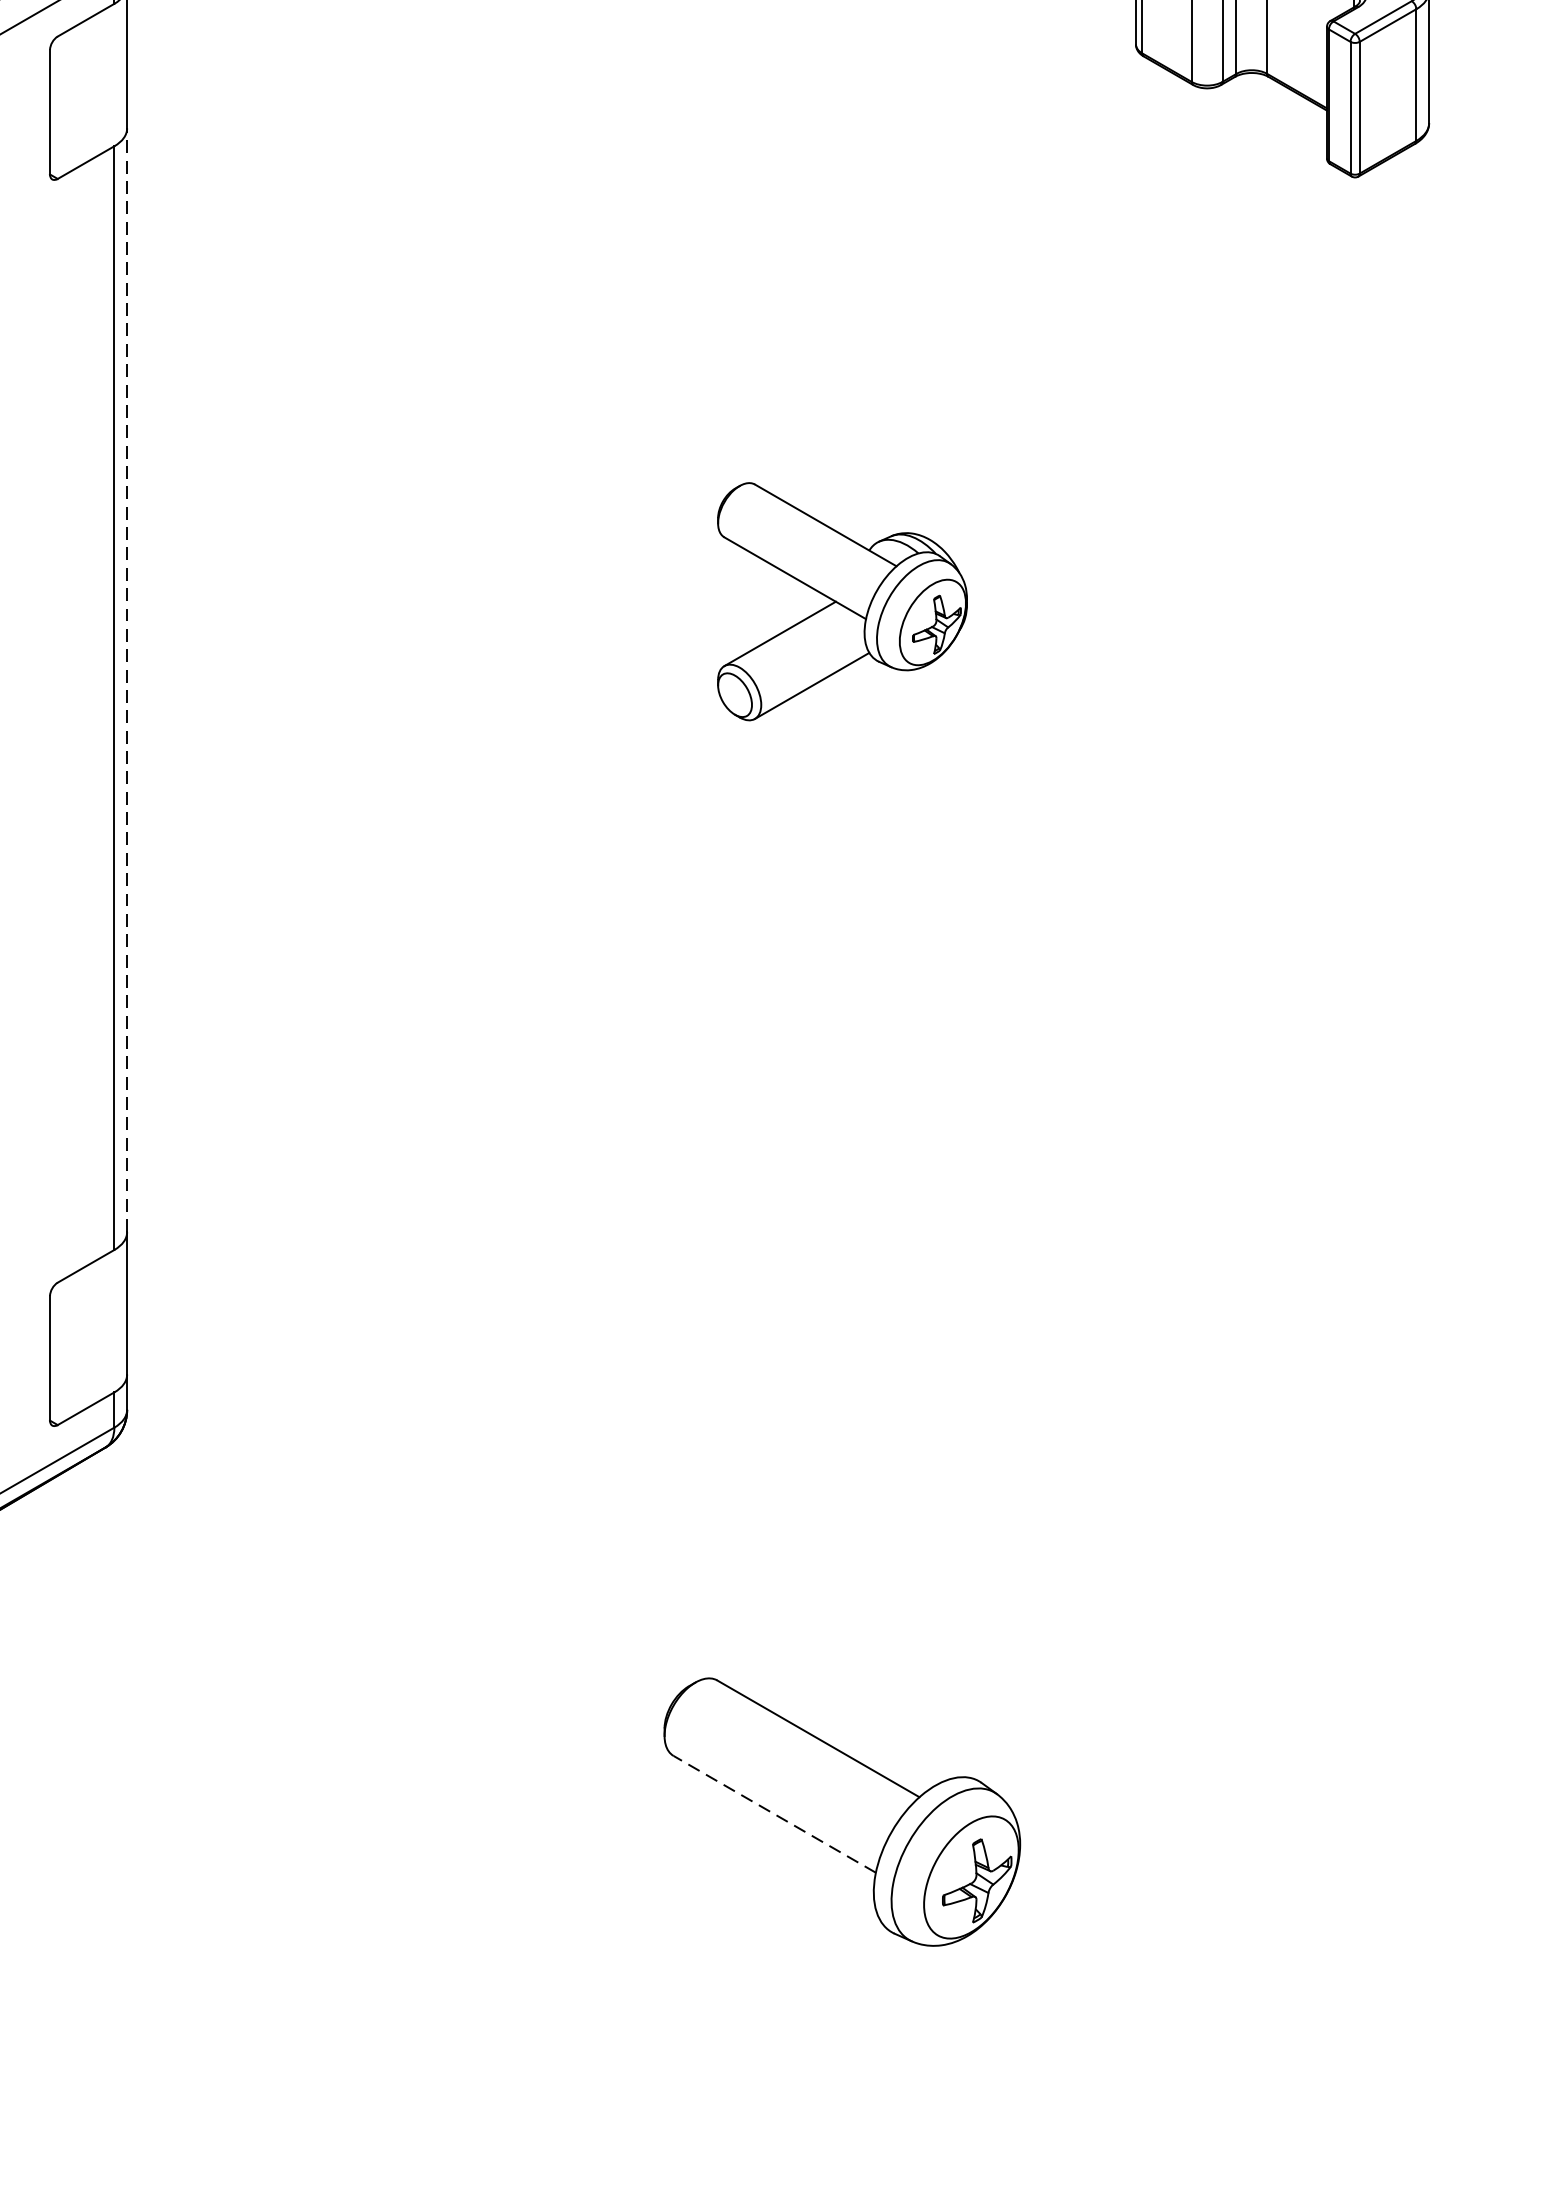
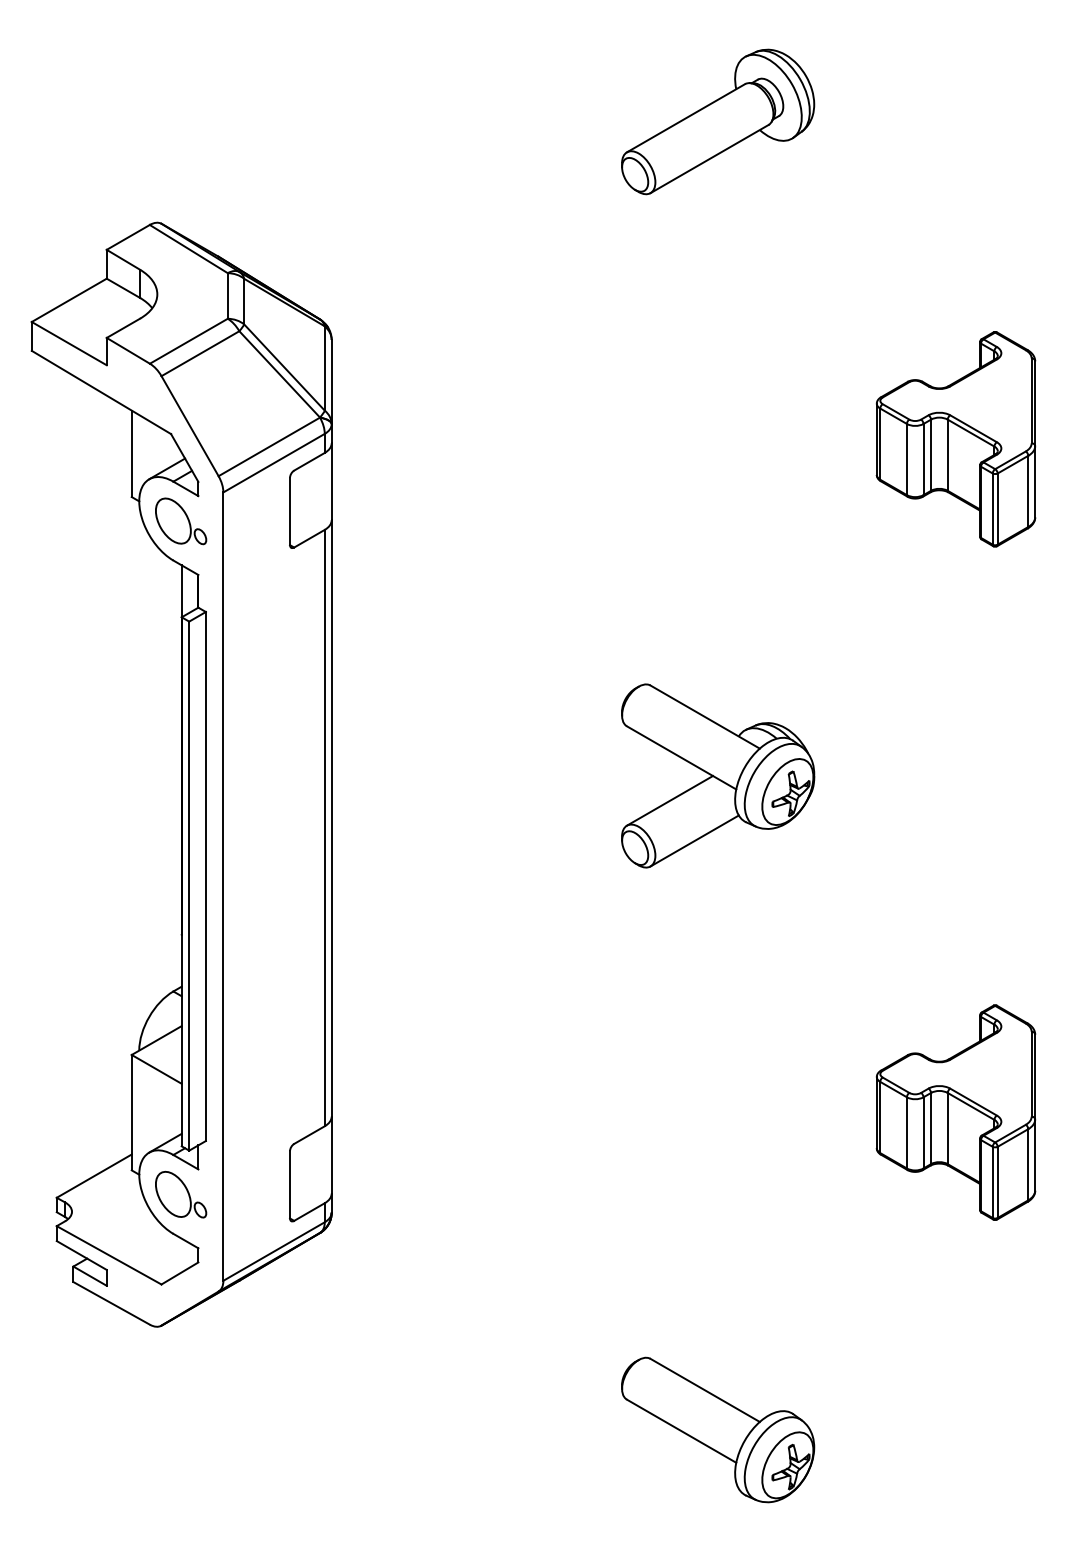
part: (843, 600) -> (718, 775), size x1.43
line: (126, 678) -> (331, 817), dashed -> solid
part: (1281, 1224) -> (955, 1112), added
line: (774, 1813) -> (681, 1430), dashed -> solid

